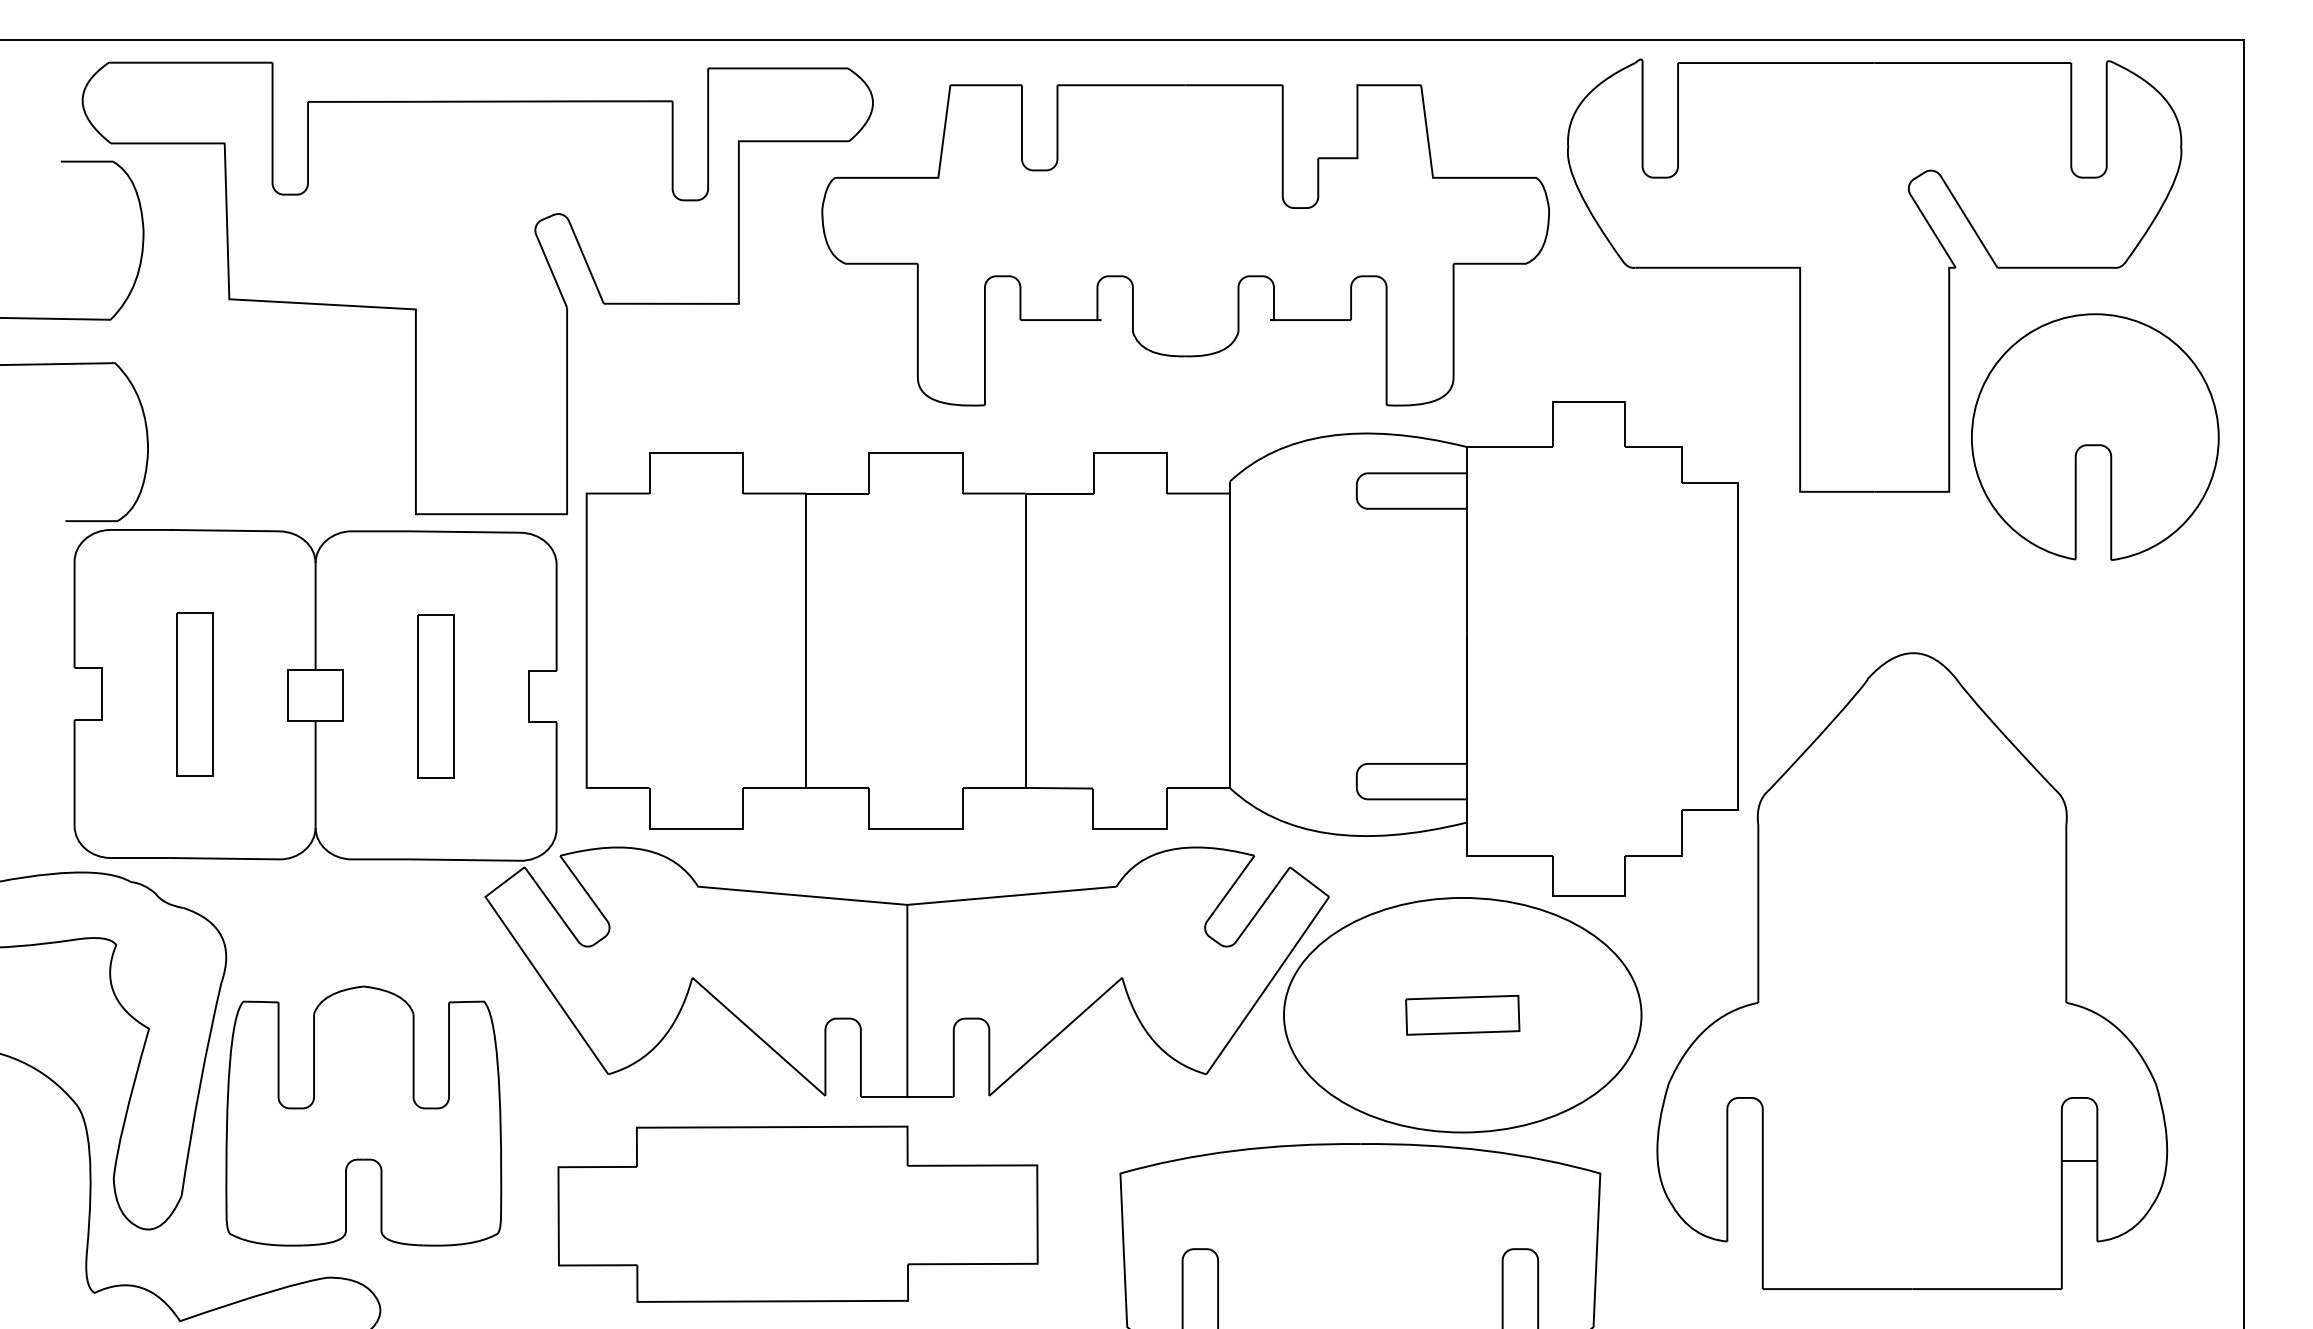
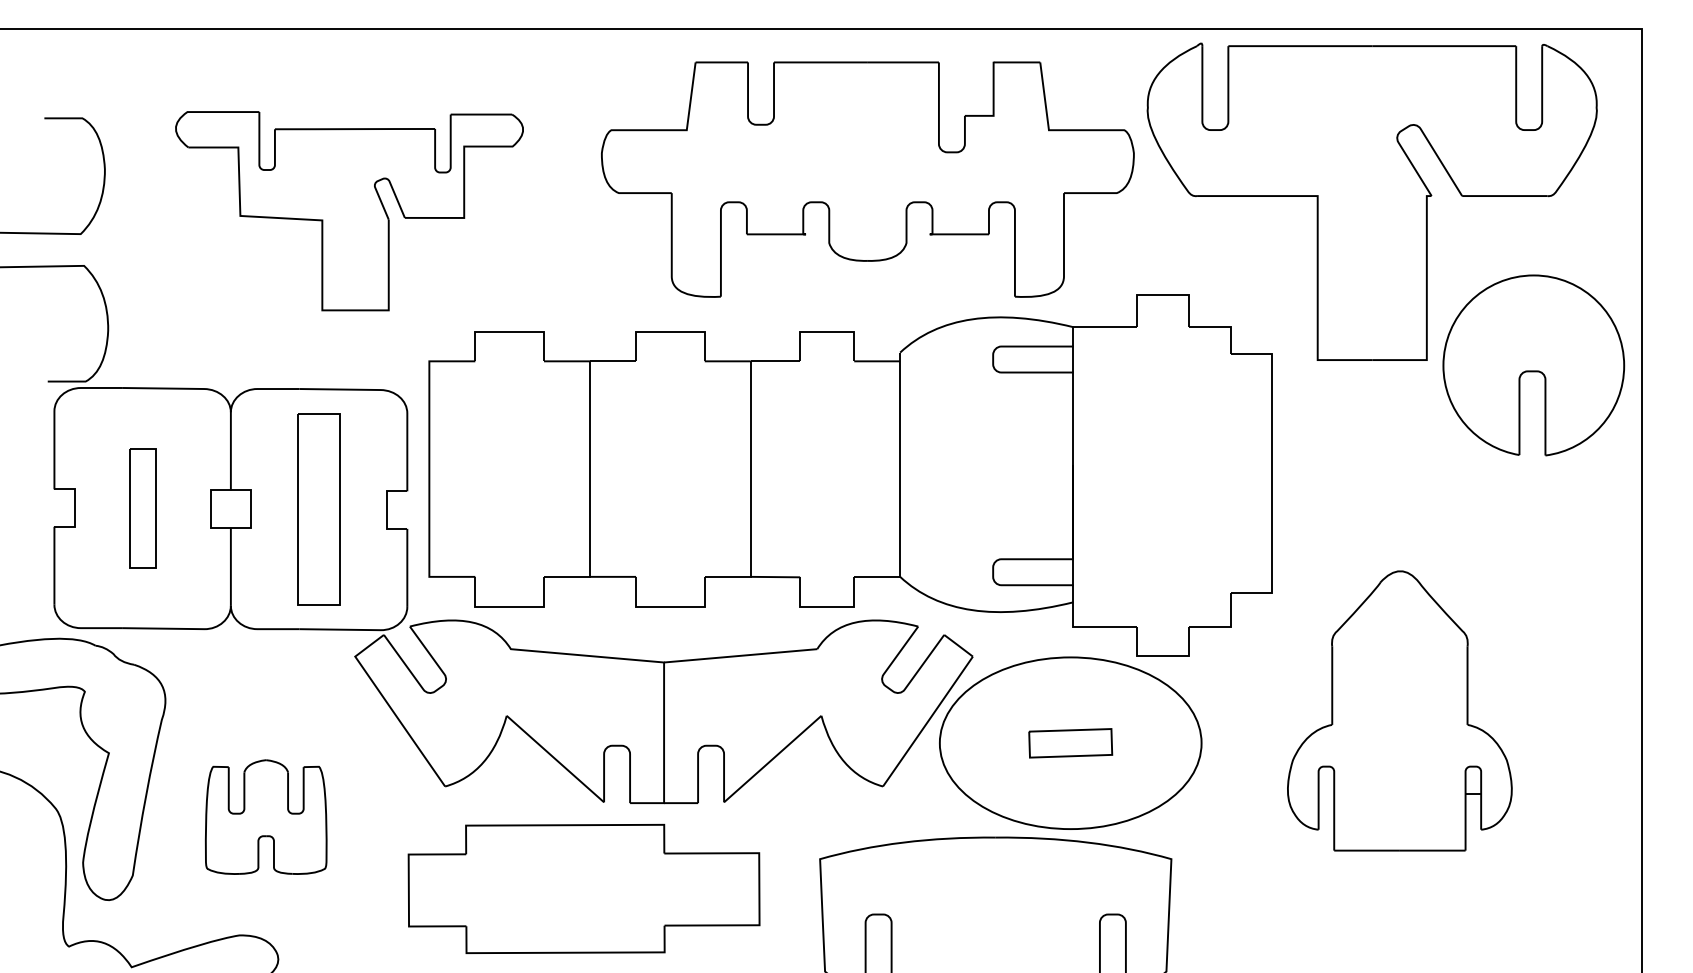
part: (477, 288) -> (349, 211), size x0.6
part: (2095, 436) -> (1533, 364), moved
part: (435, 696) -> (318, 509), size x1.6
part: (1912, 970) -> (1399, 710), size x0.6
part: (363, 1115) -> (265, 816), size x0.6

